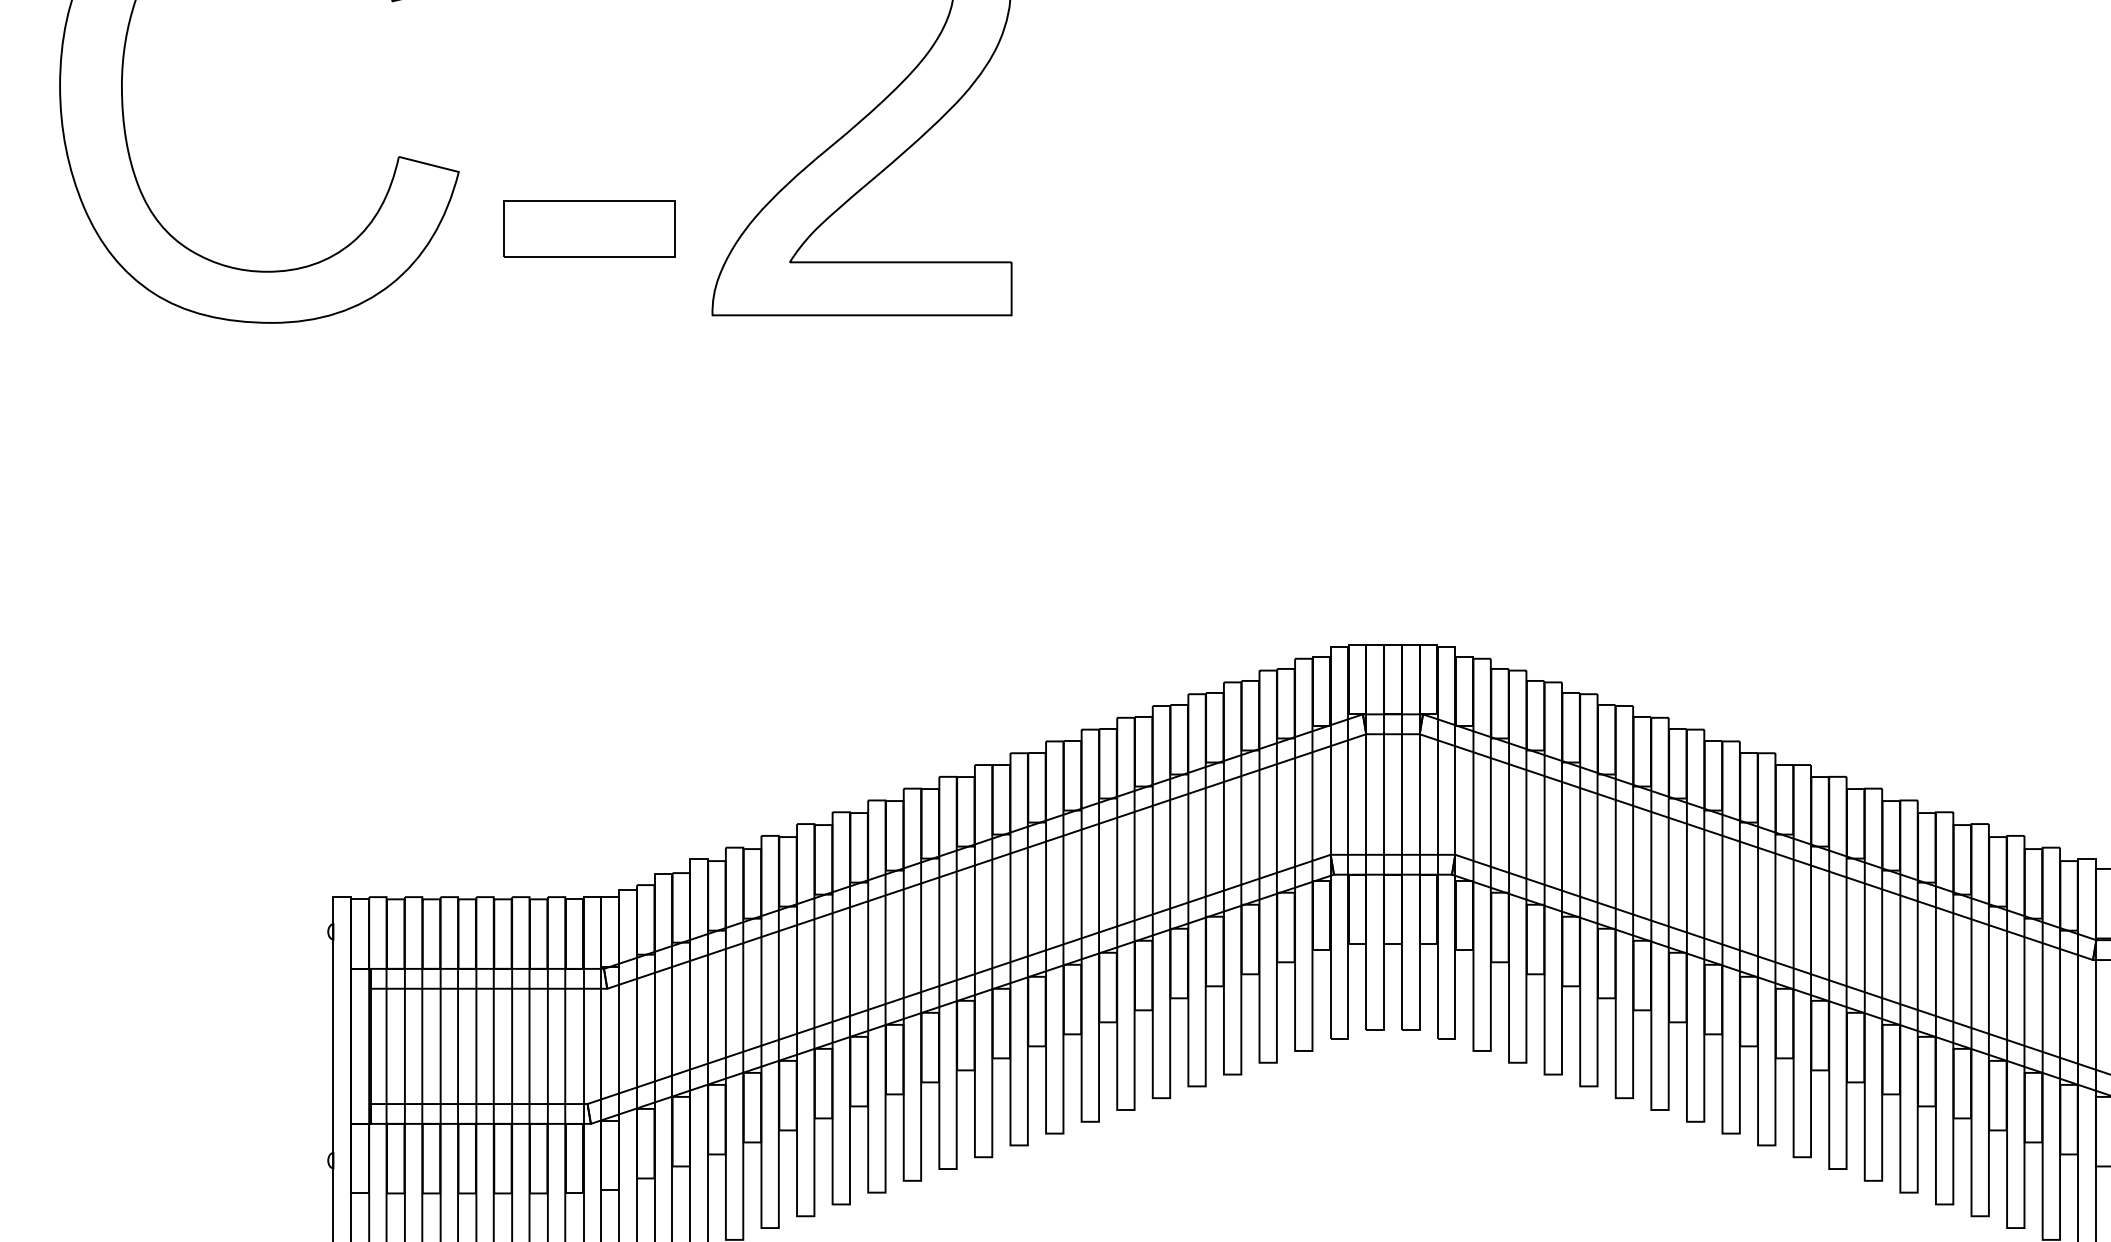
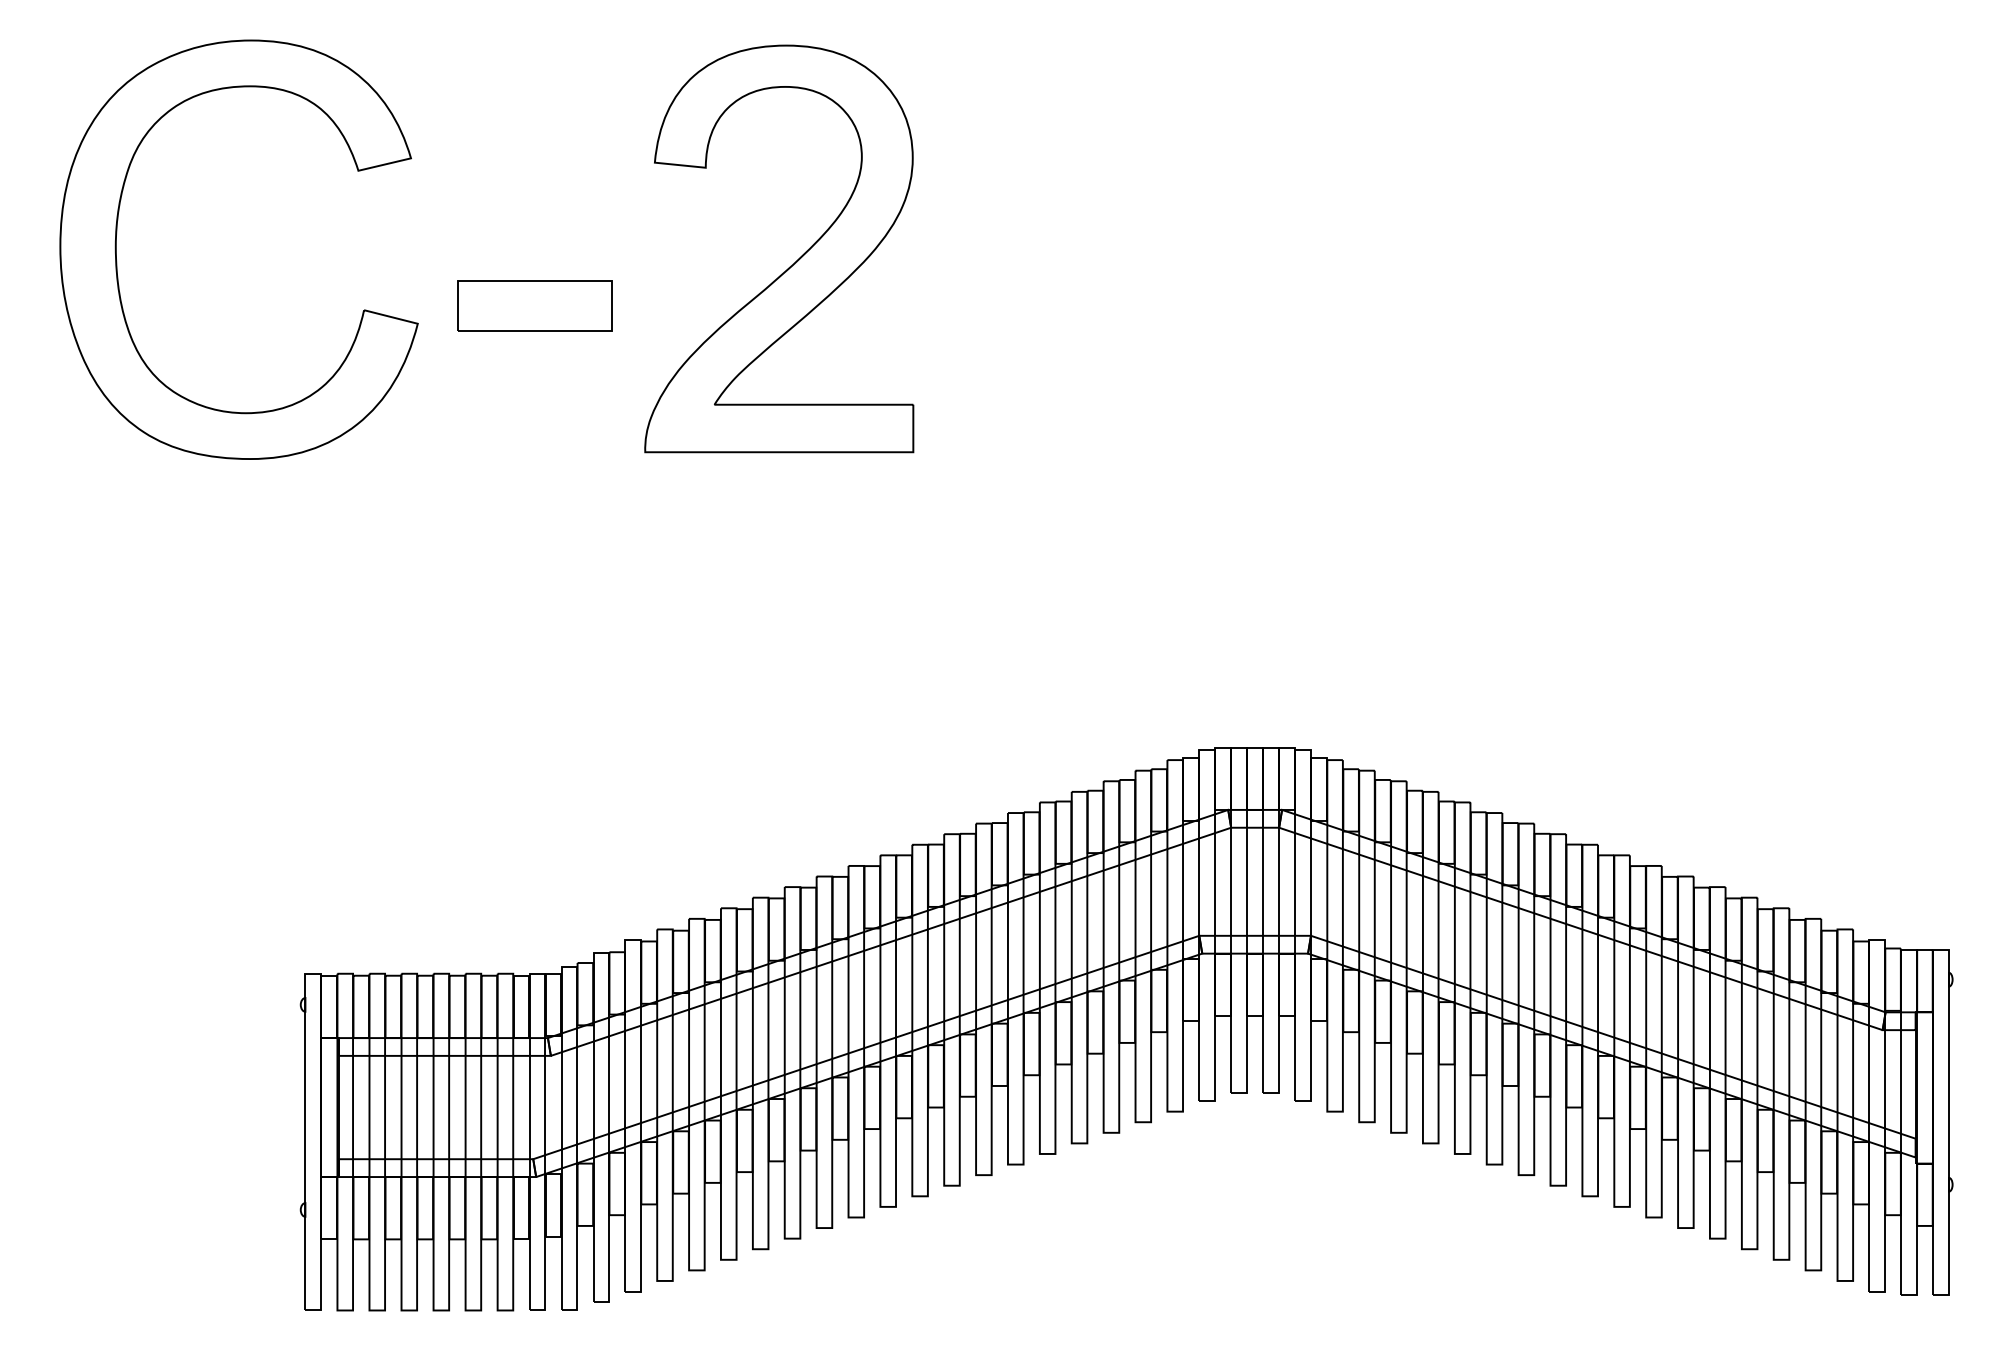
part: (589, 228) -> (534, 305), moved

